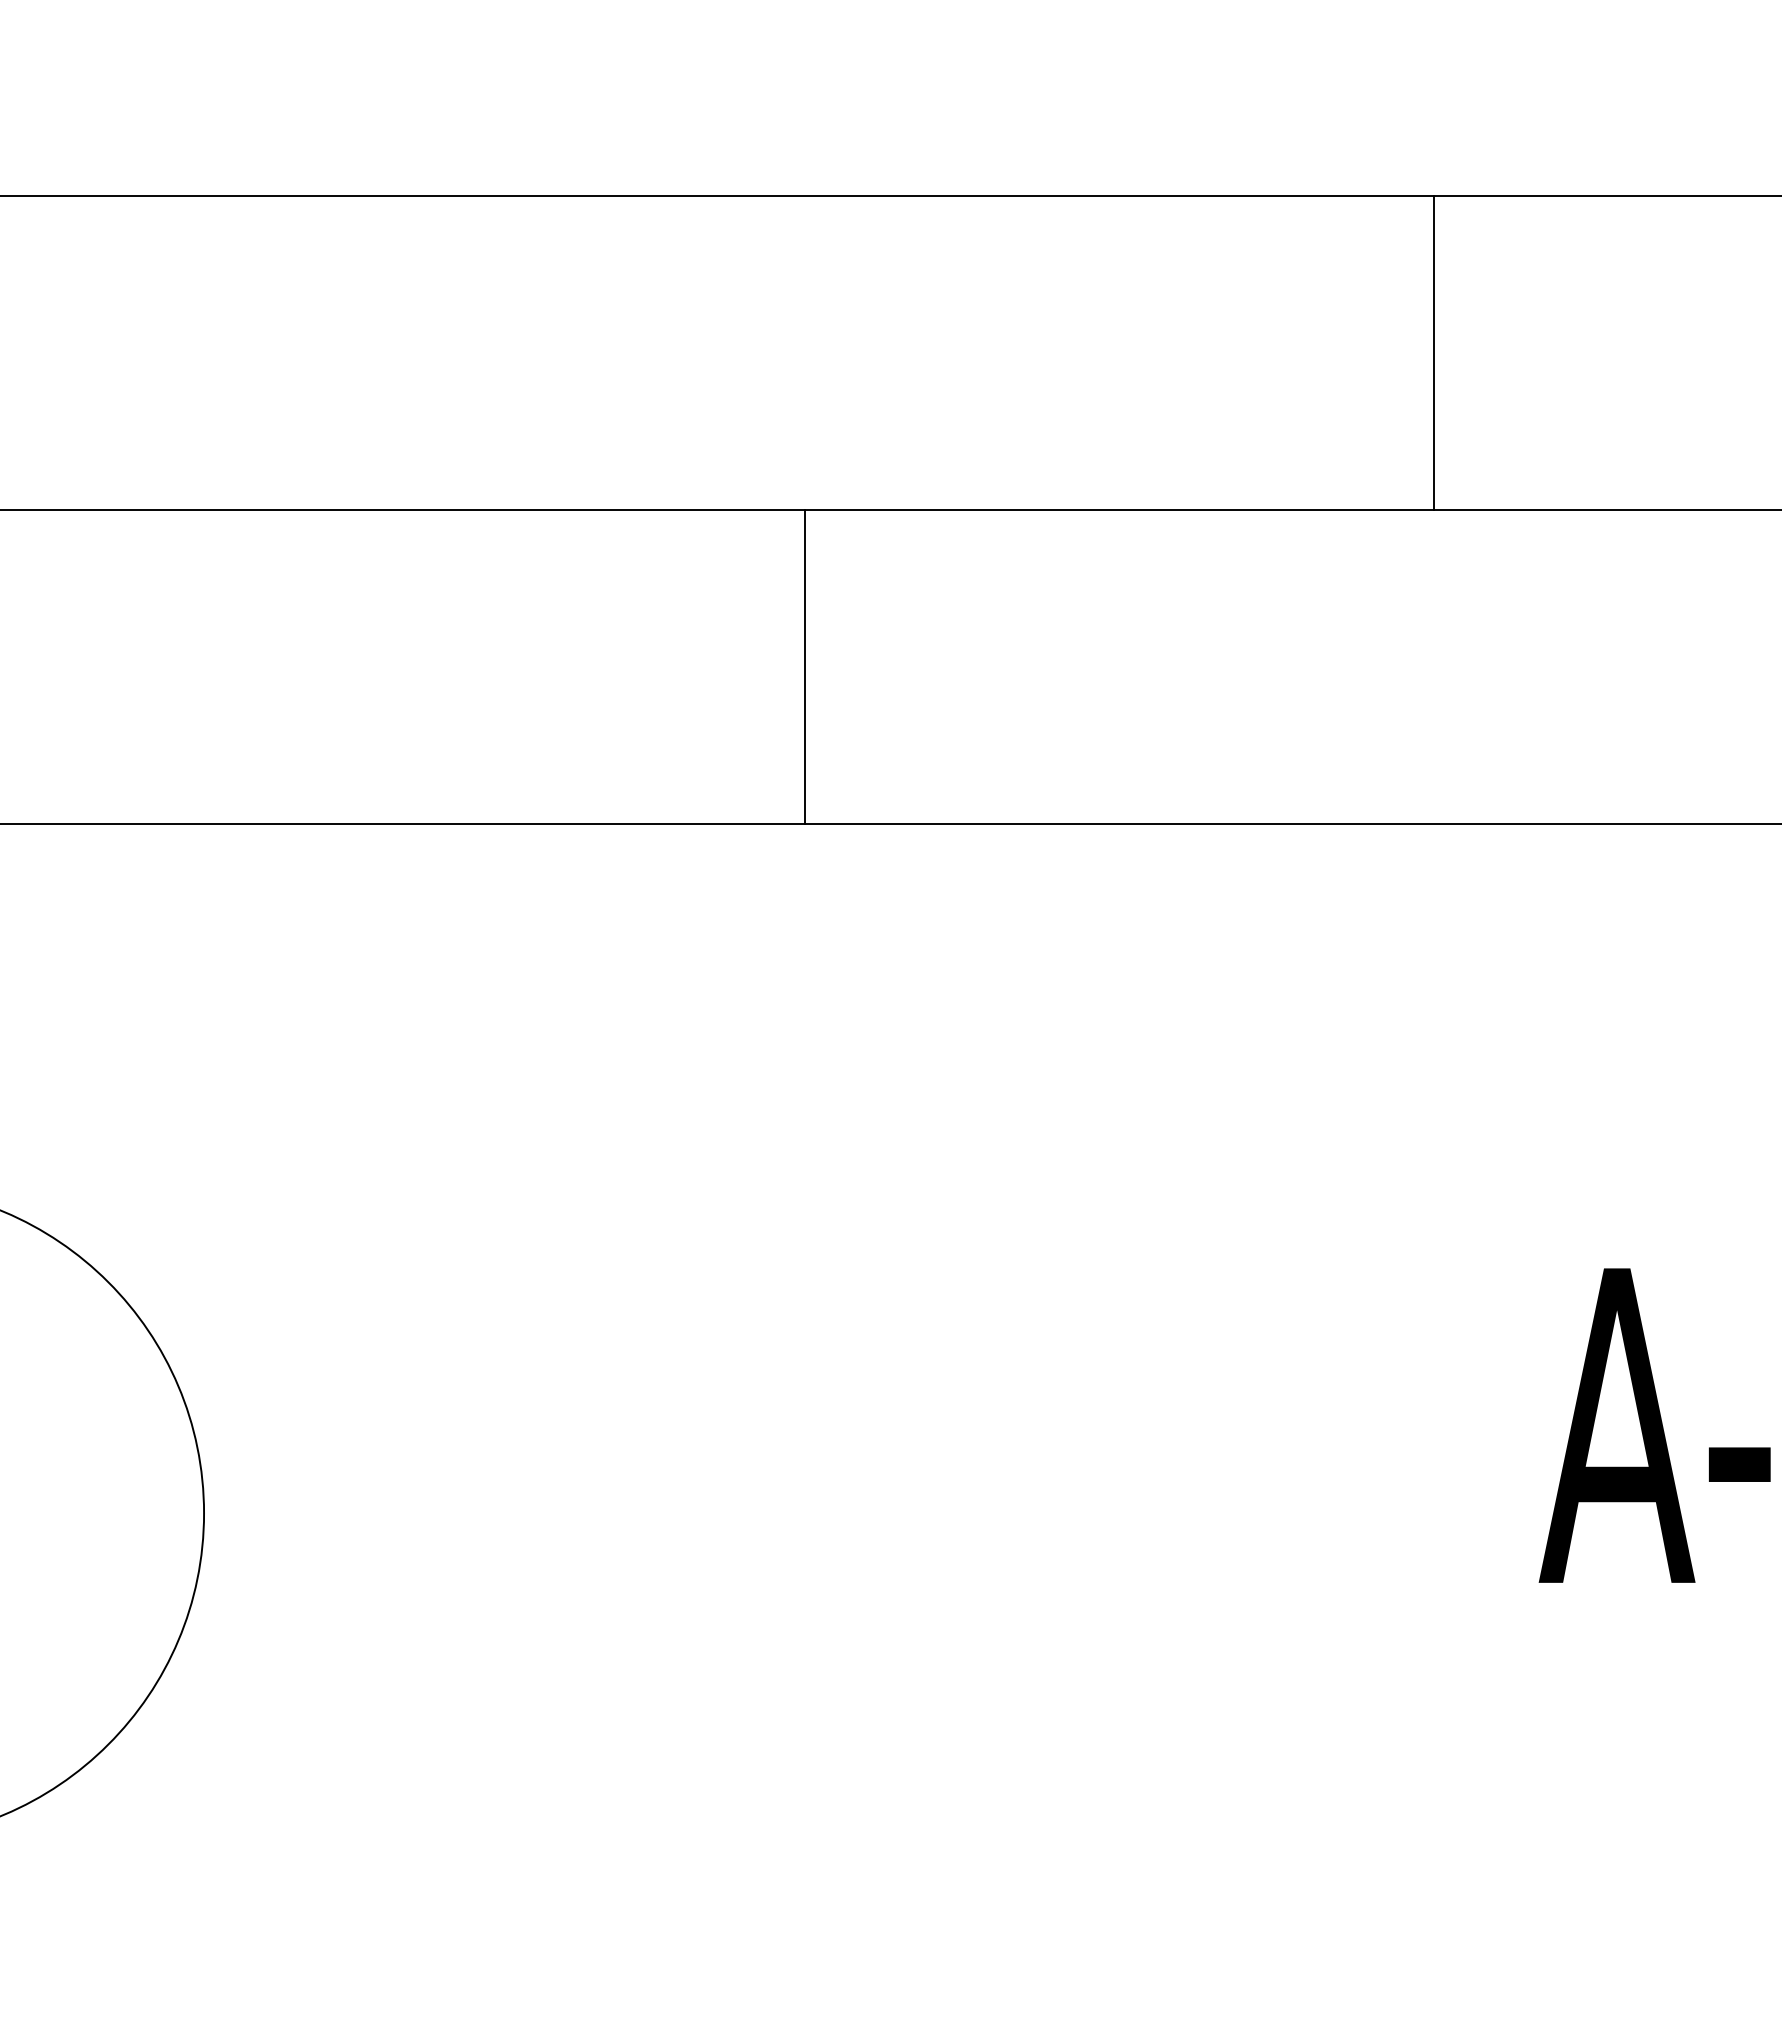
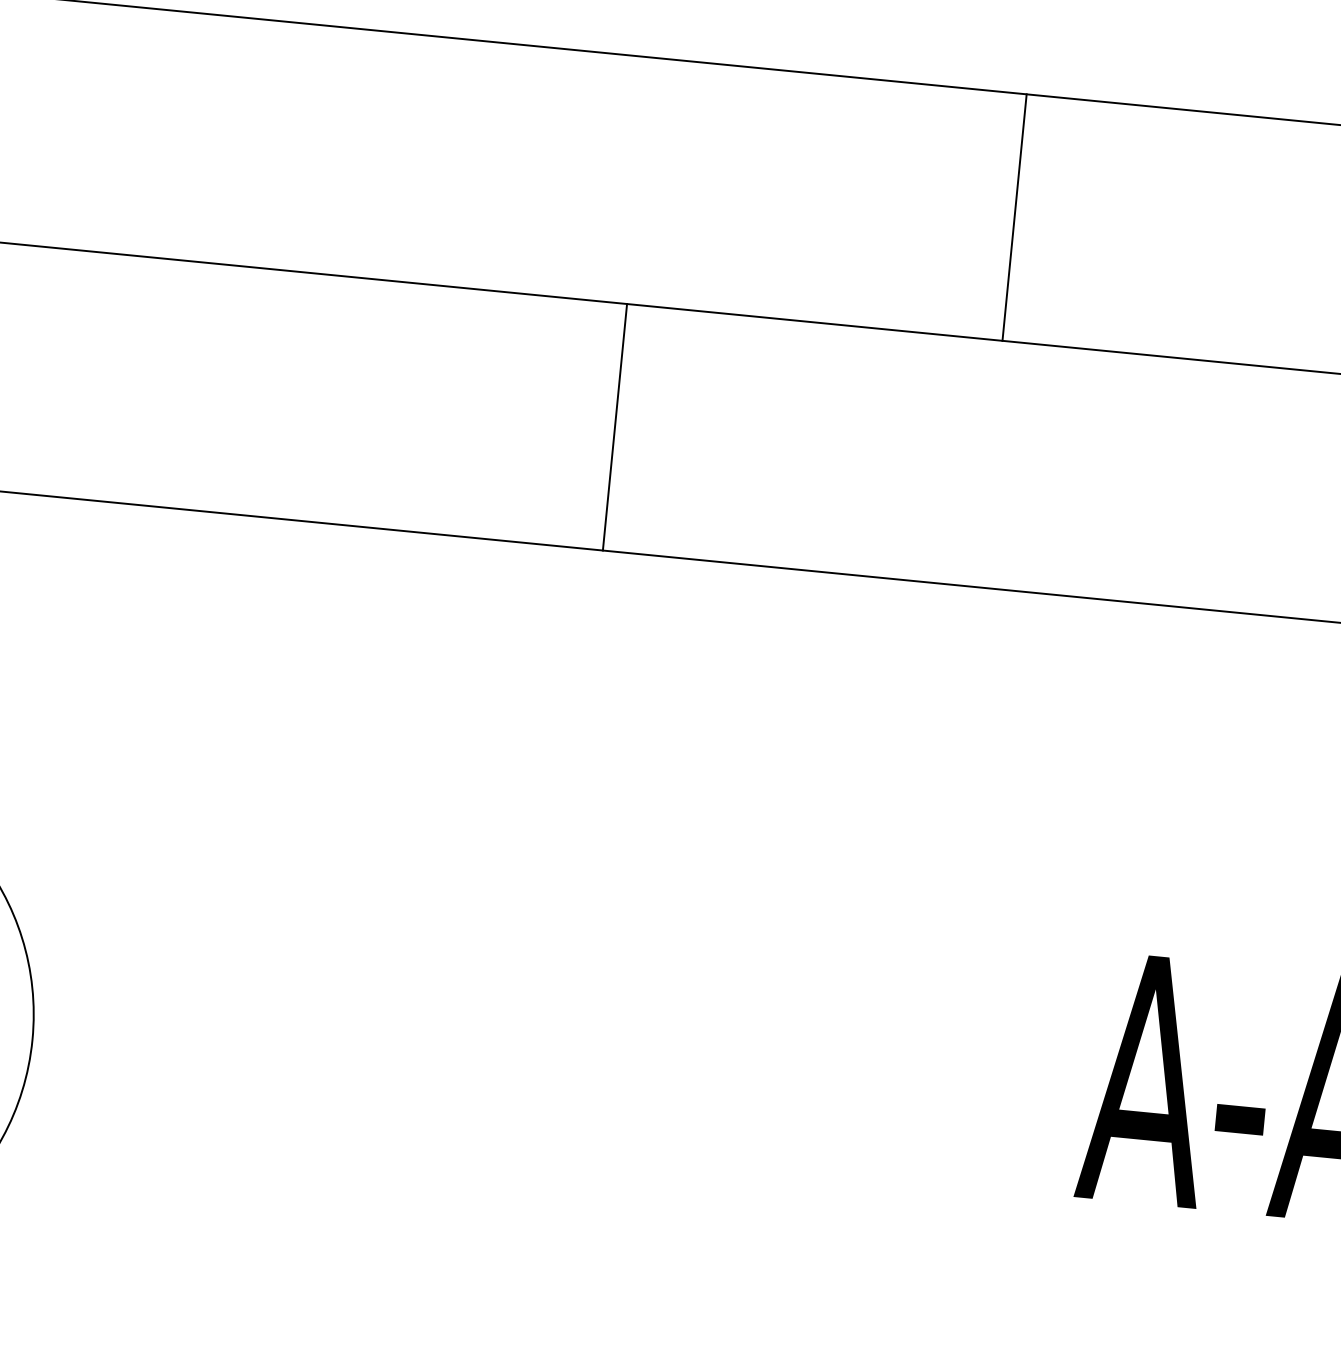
line: (1434, 352) -> (1014, 217), moved
line: (805, 666) -> (615, 426), moved

